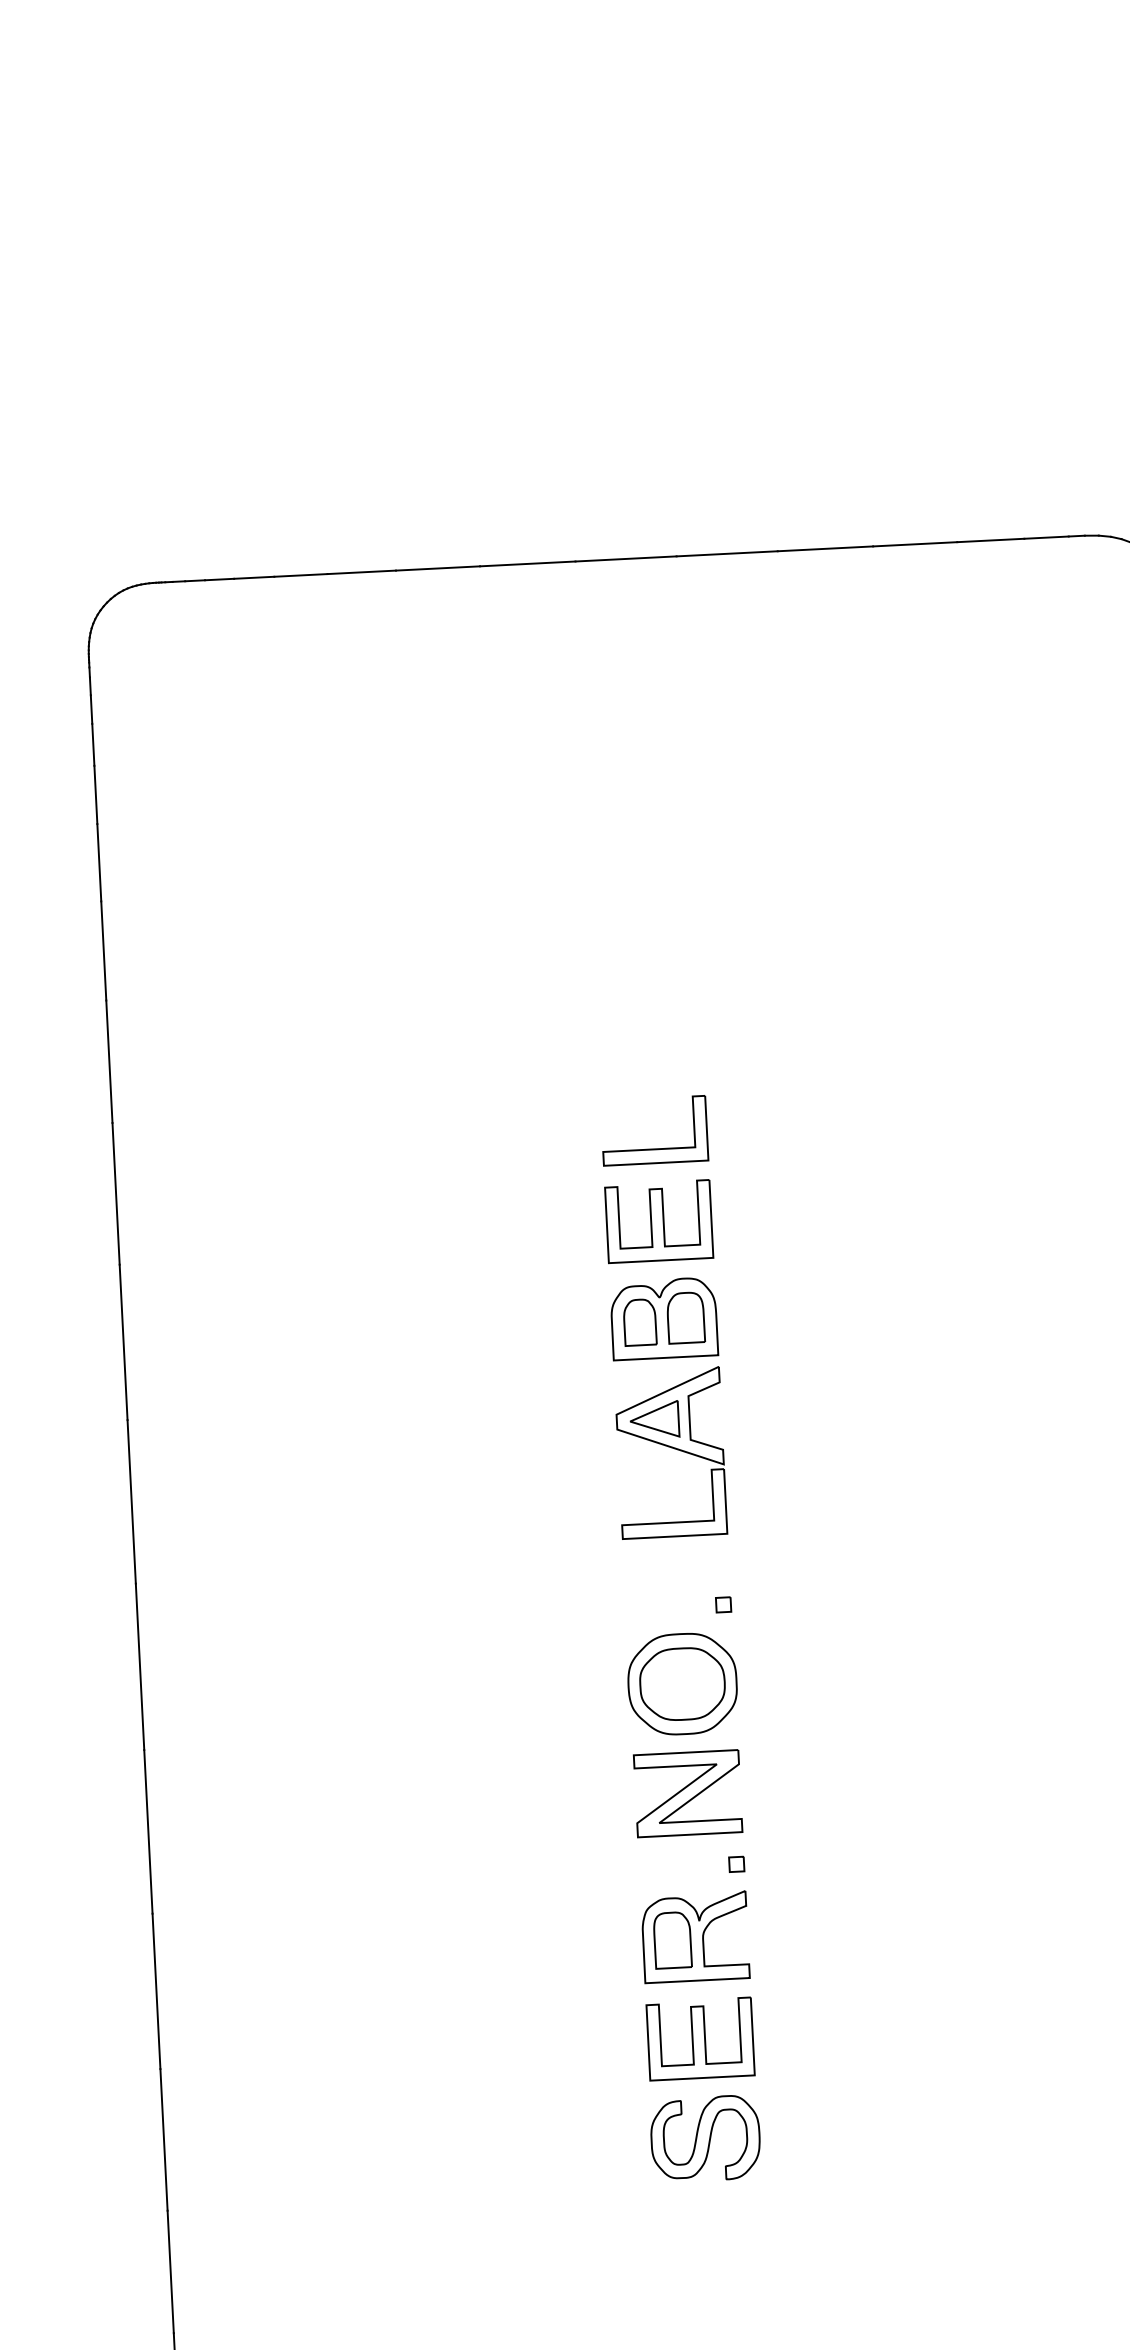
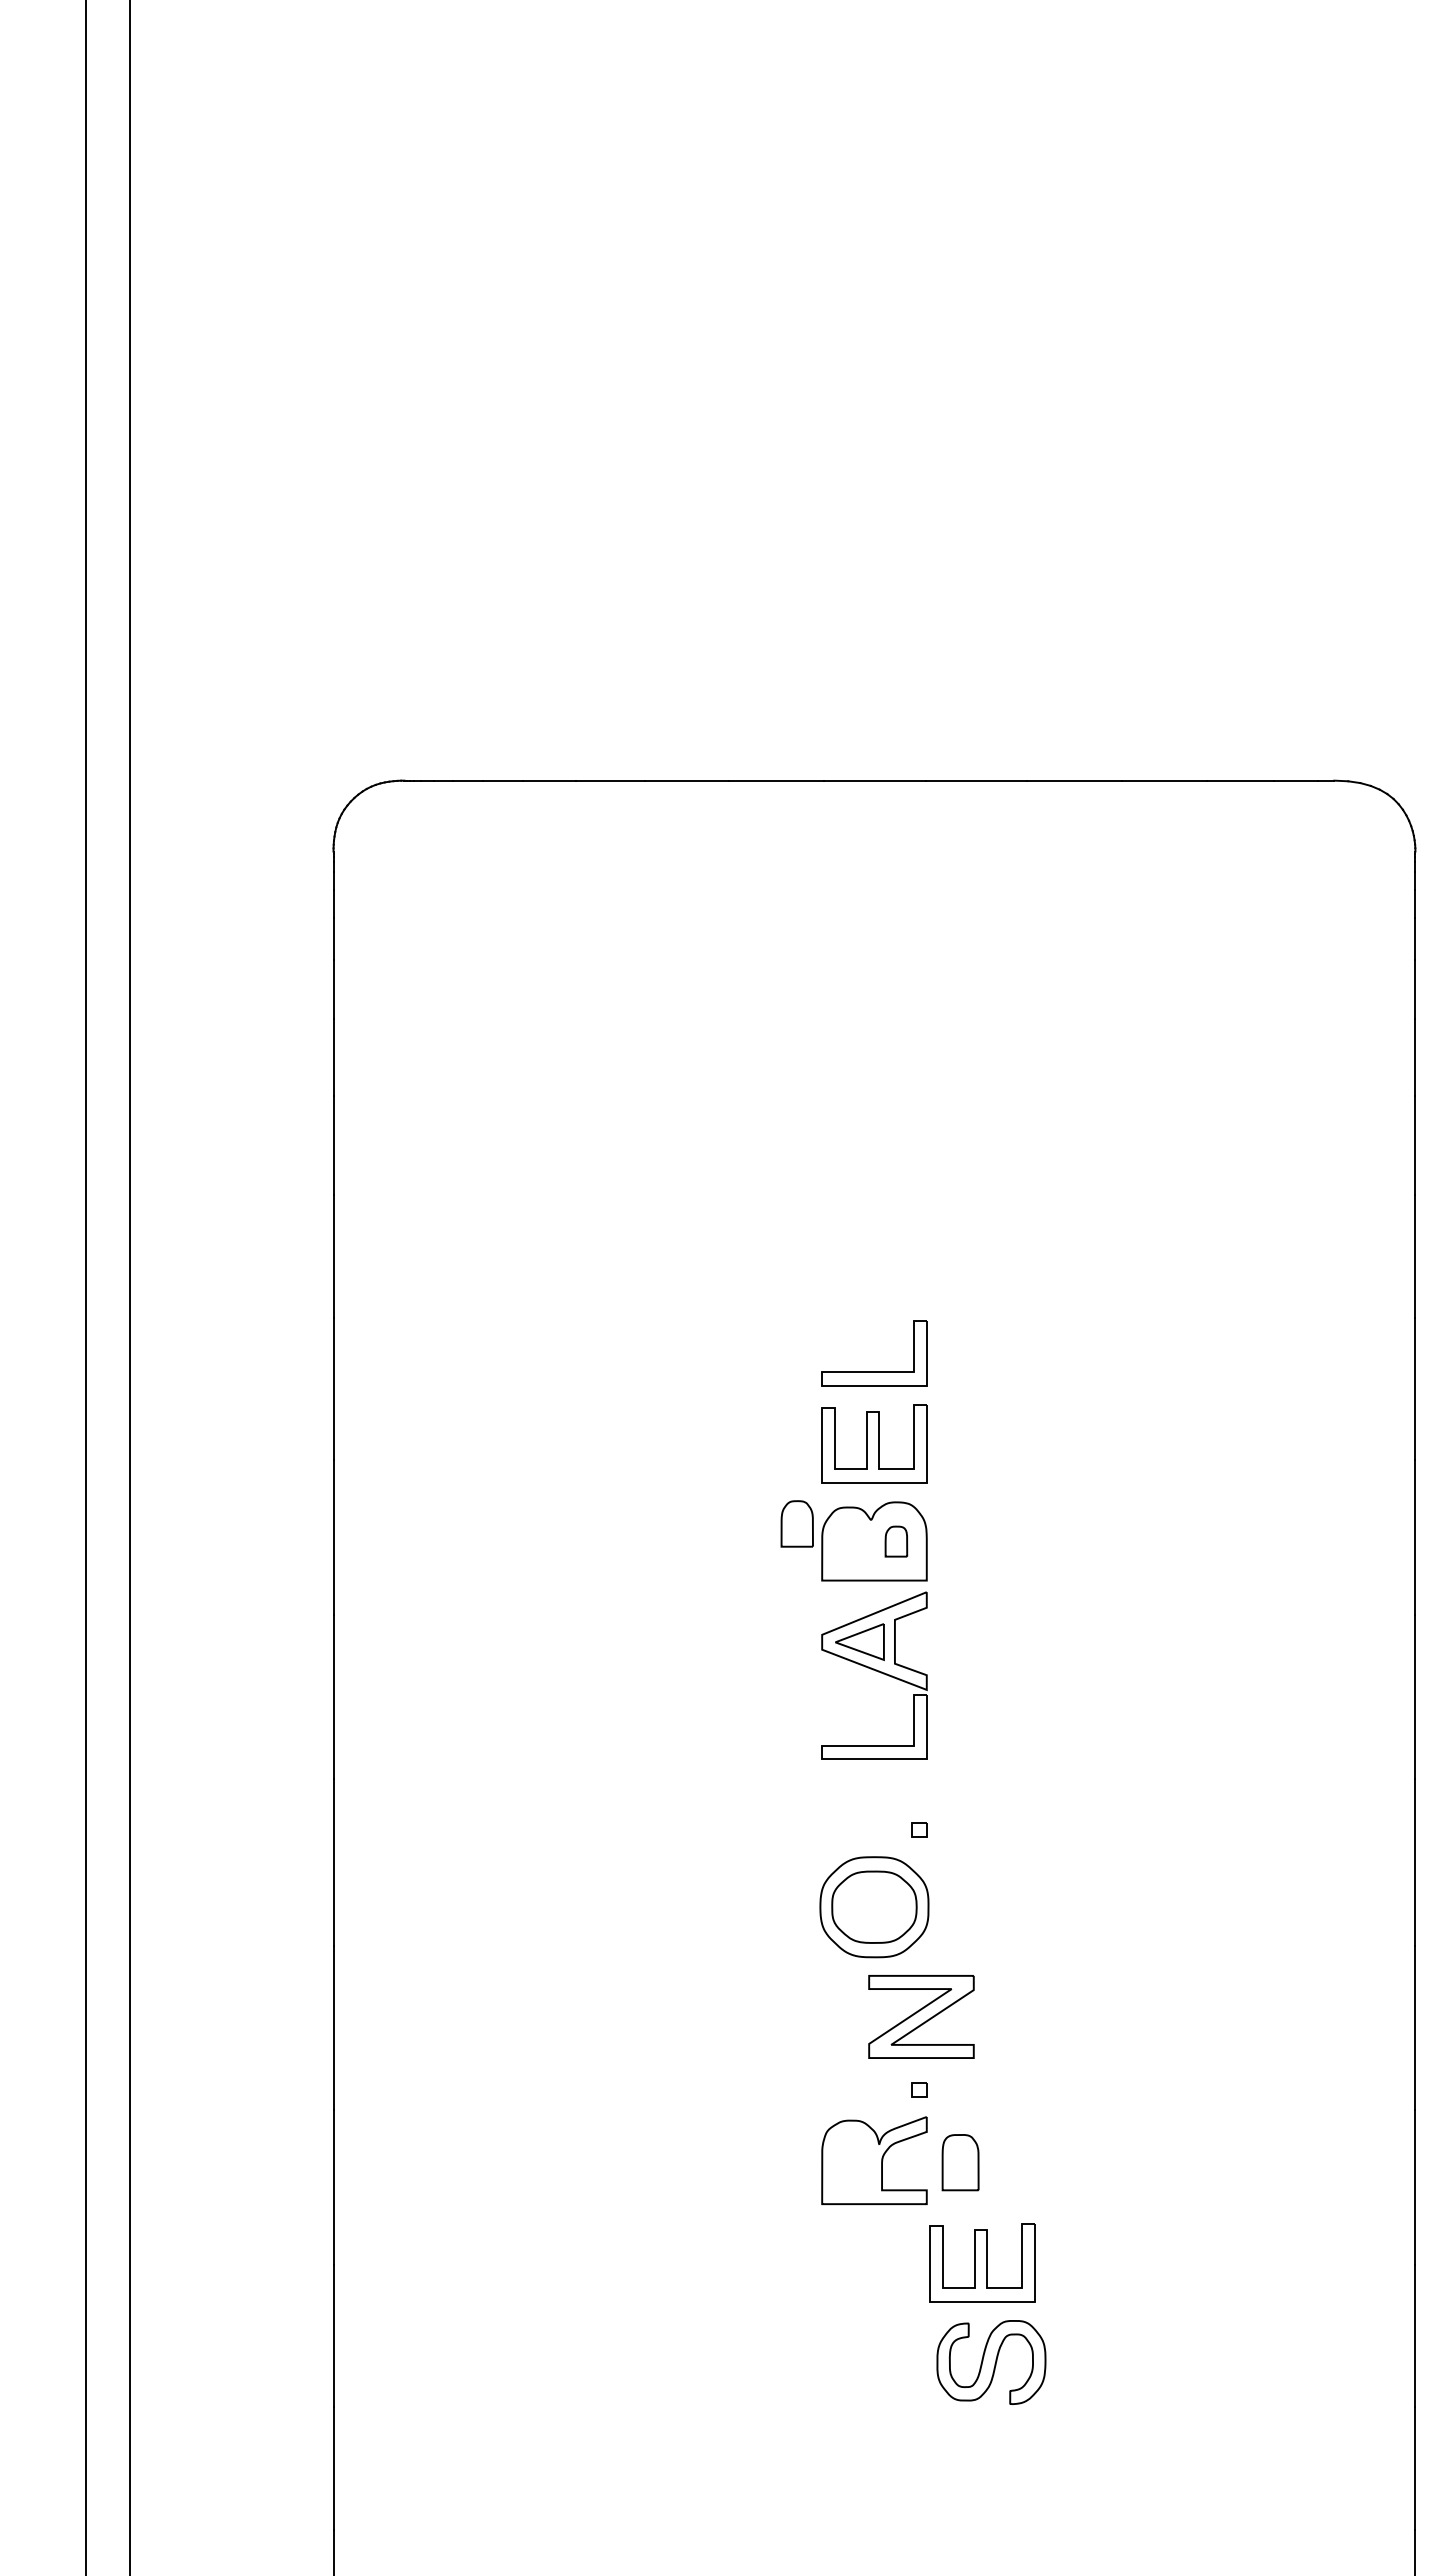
part: (686, 1317) -> (896, 1541), size x0.6
part: (639, 1322) -> (796, 1523), moved
part: (688, 1793) -> (921, 2016), moved
part: (672, 1940) -> (960, 2162), moved
part: (700, 2038) -> (982, 2262), moved
part: (705, 2138) -> (991, 2362), moved

